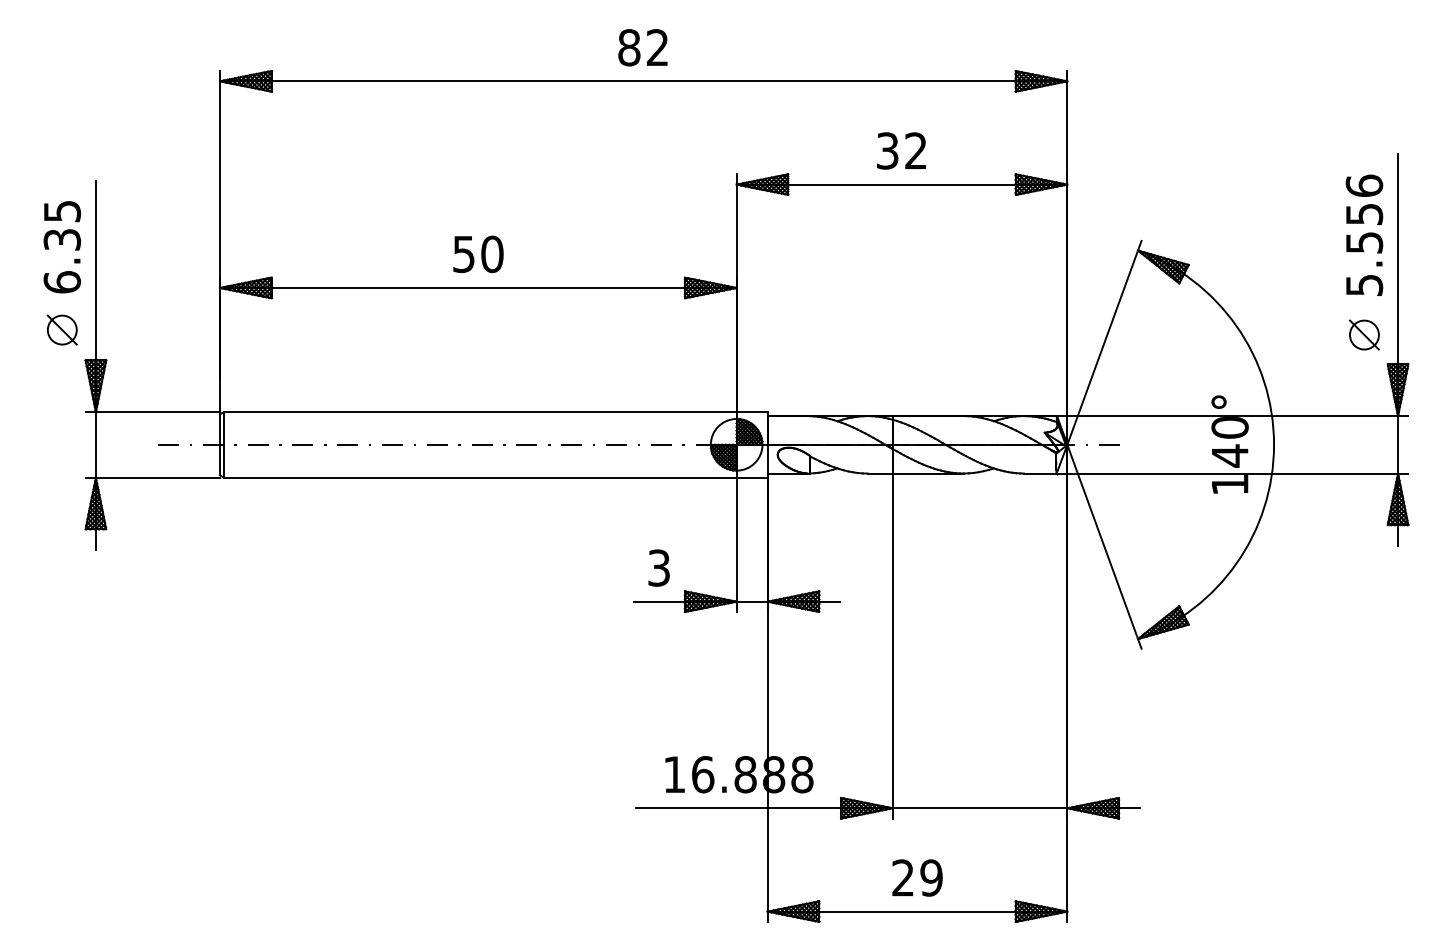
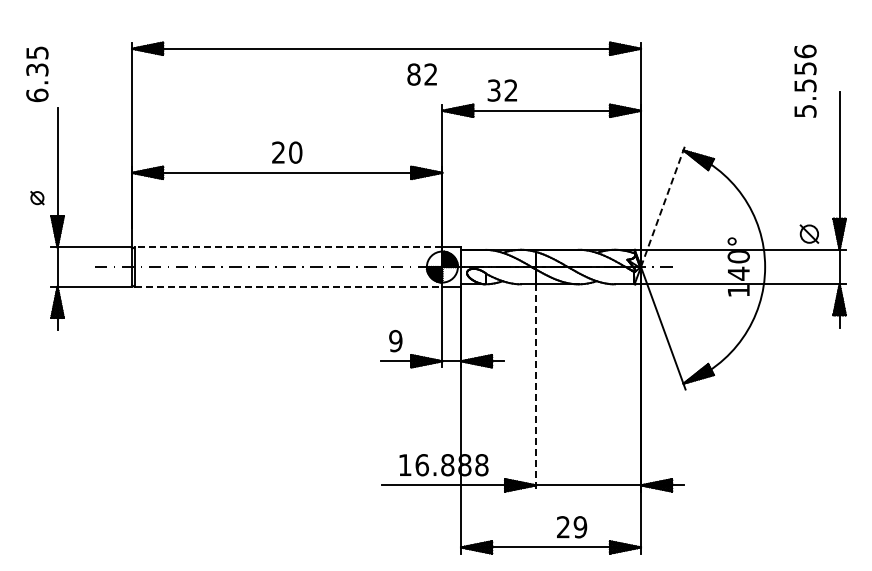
text: (641, 47) -> (421, 74), moved
text: (899, 150) -> (501, 90), moved
text: (1364, 234) -> (805, 80), moved
text: (62, 247) -> (37, 74), moved
text: (463, 254) -> (278, 152), 50 -> 20
part: (62, 328) -> (37, 197), size x0.7
part: (1364, 333) -> (809, 233), moved
line: (1104, 342) -> (663, 205), solid -> dashed
line: (480, 412) -> (288, 247), solid -> dashed
line: (480, 477) -> (288, 286), solid -> dashed
text: (658, 568) -> (395, 341), 3 -> 9
line: (893, 645) -> (536, 387), solid -> dashed
text: (918, 878) -> (572, 527), moved

